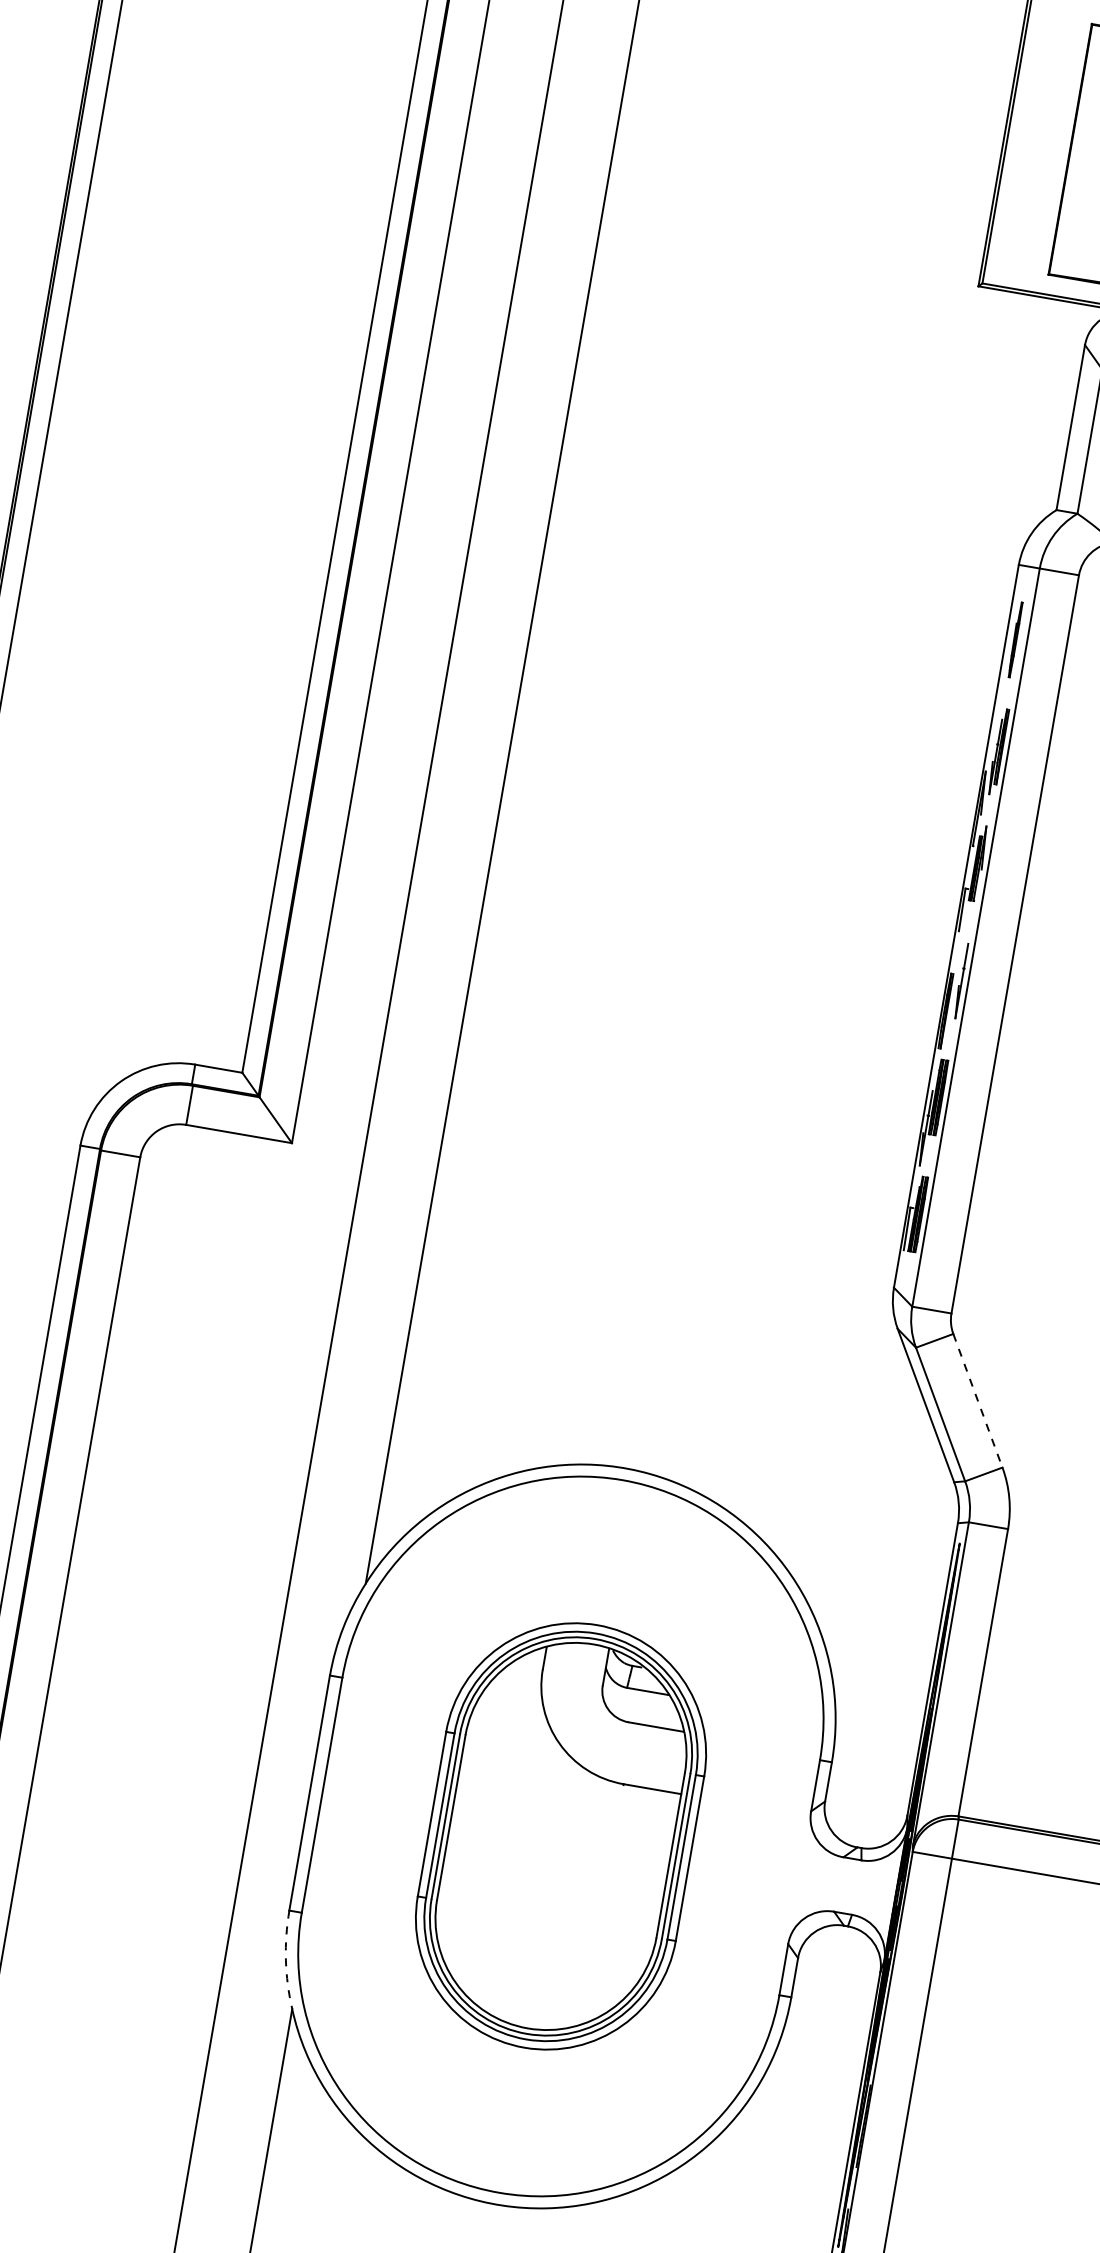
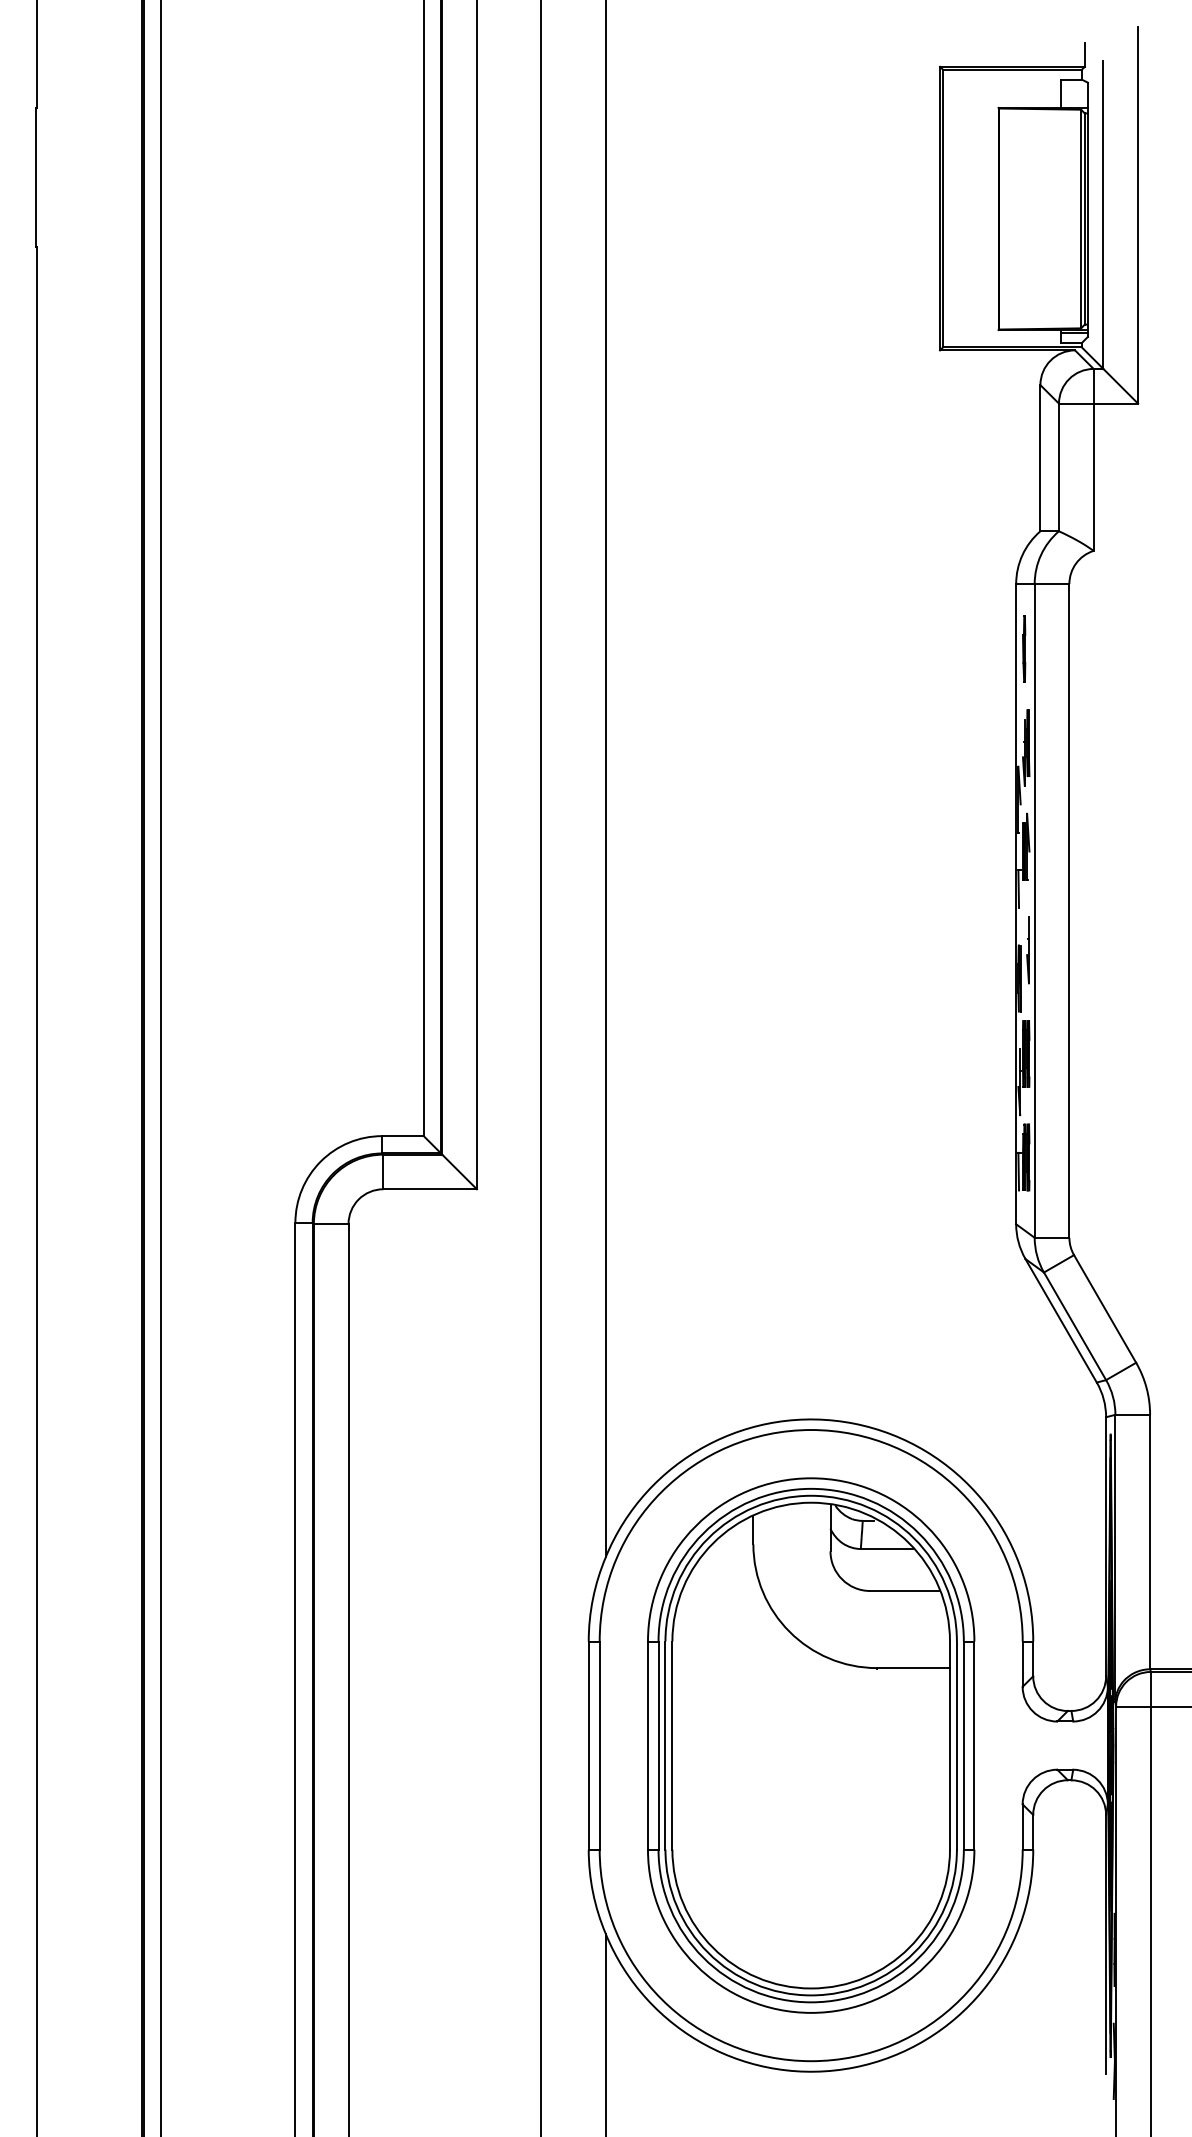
line: (978, 1401) -> (1105, 1309), dashed -> solid
part: (561, 1836) -> (811, 1745), size x1.43
arc: (286, 1959) -> (593, 1892), dashed -> solid

